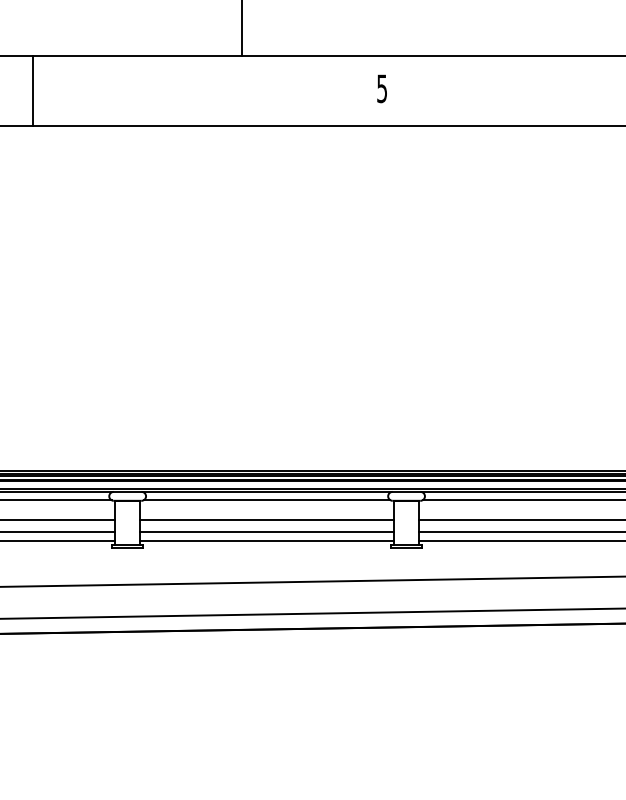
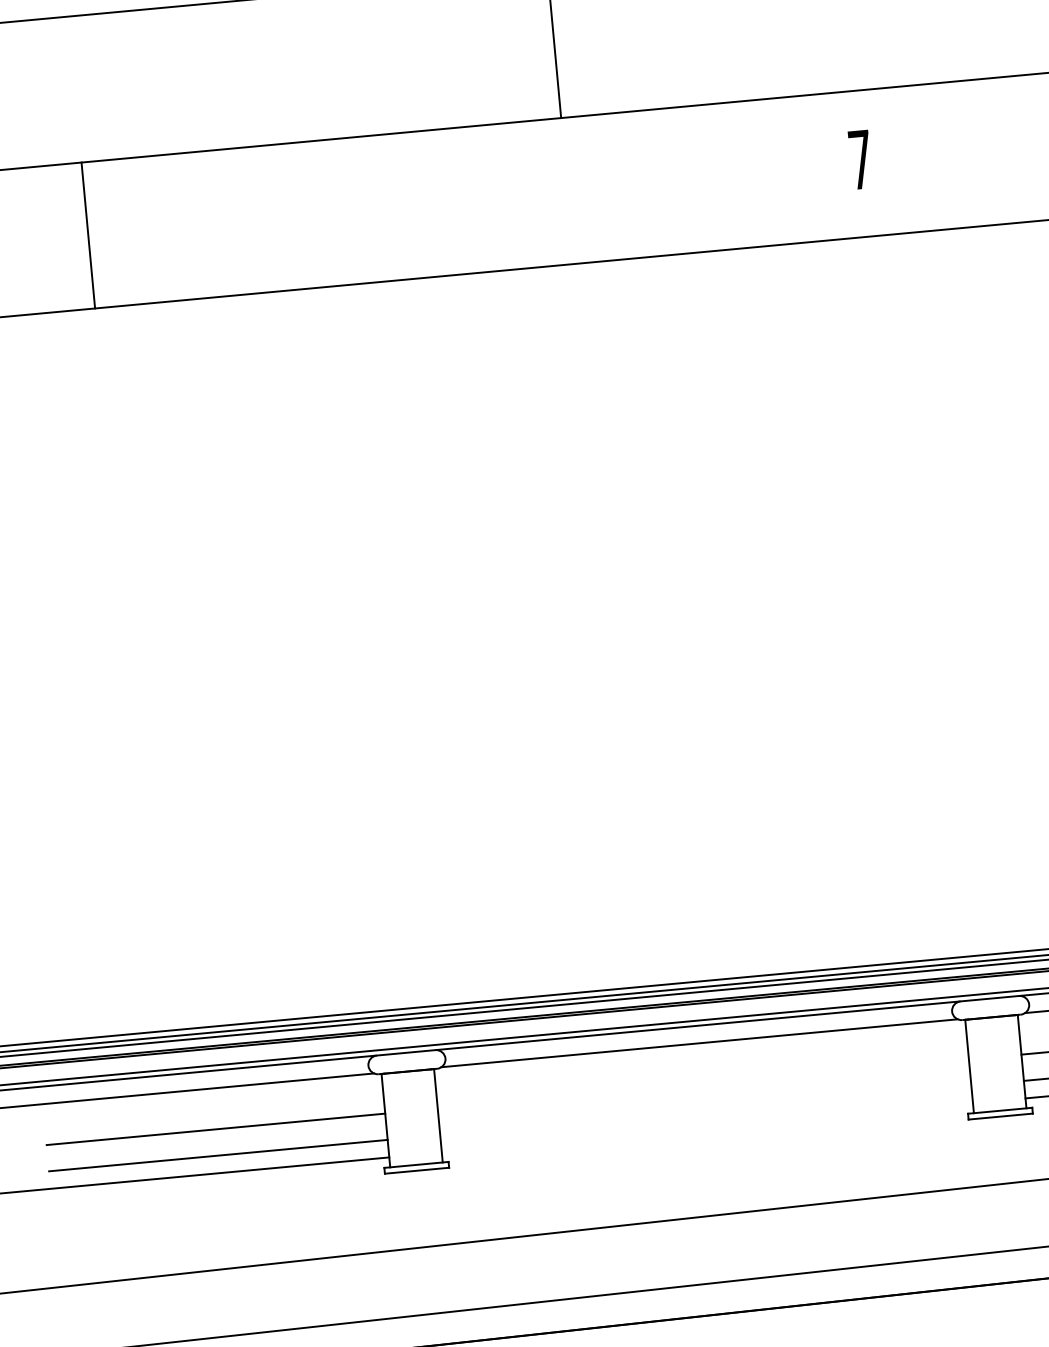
text: (382, 88) -> (861, 159), 5 -> 7
line: (33, 90) -> (89, 234), moved
line: (267, 519) -> (704, 1083), removed
line: (267, 532) -> (706, 1110), removed
line: (267, 540) -> (708, 1127), removed

